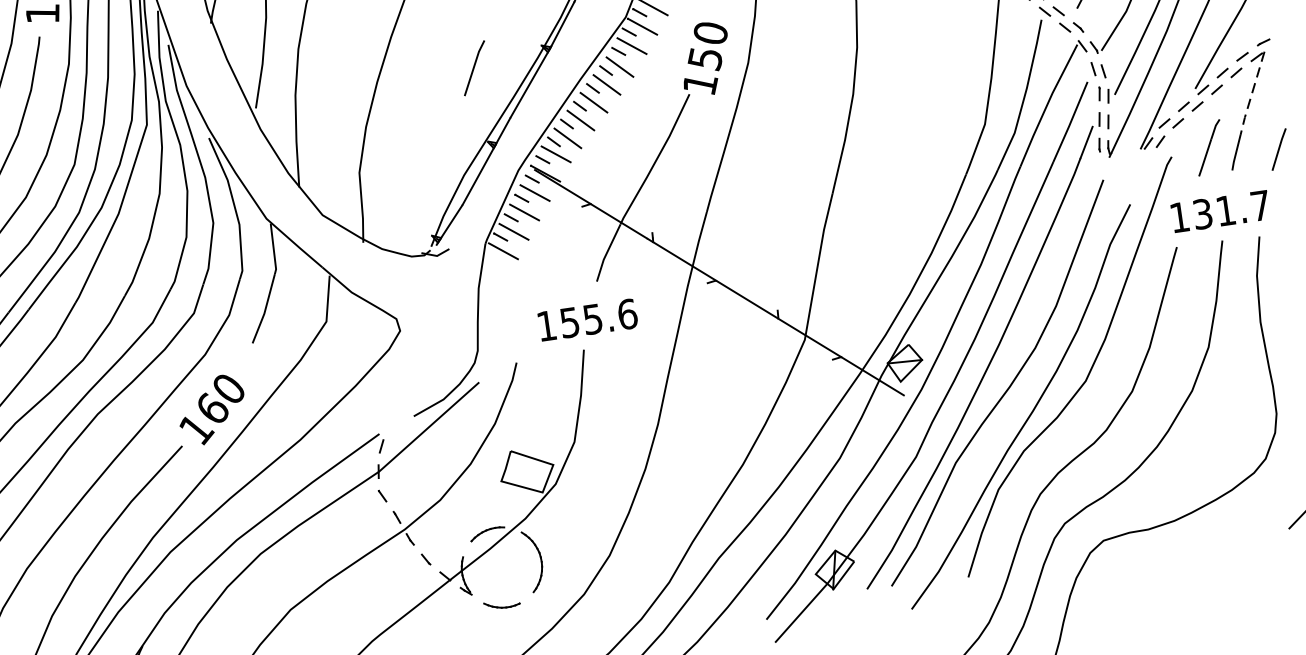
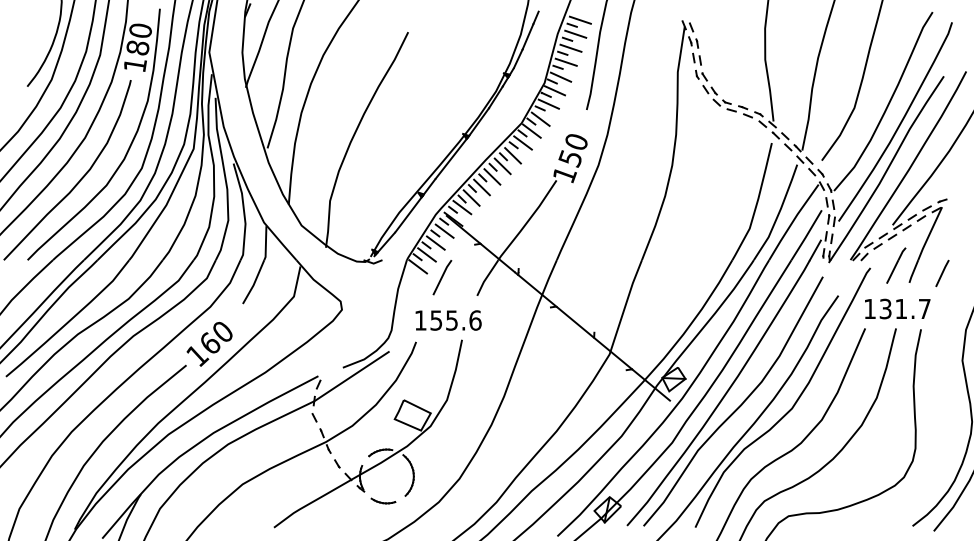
line: (474, 68) -> (442, 277), moved
line: (1251, 94) -> (929, 234), dashed -> solid
text: (587, 320) -> (448, 320), moved

